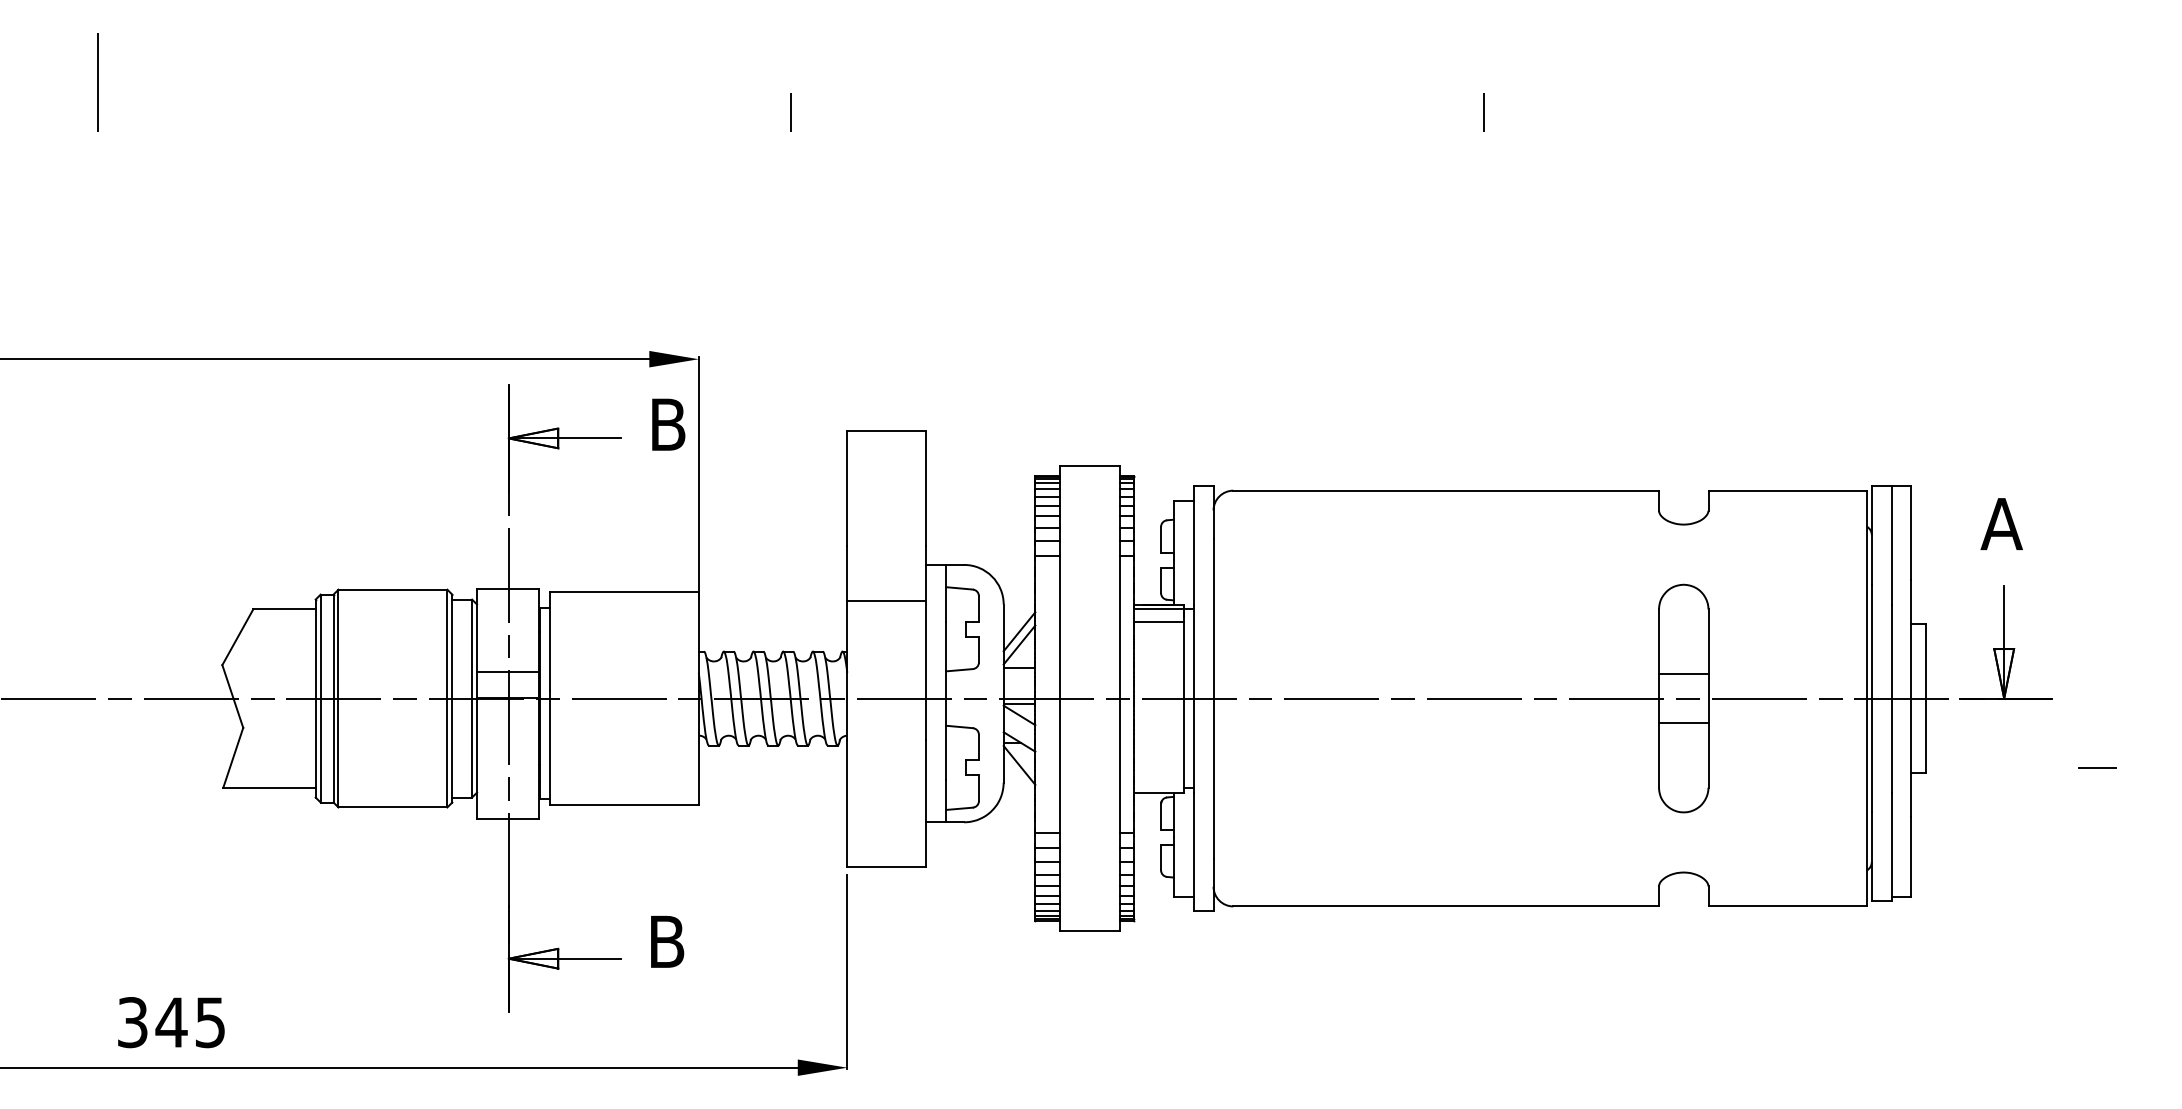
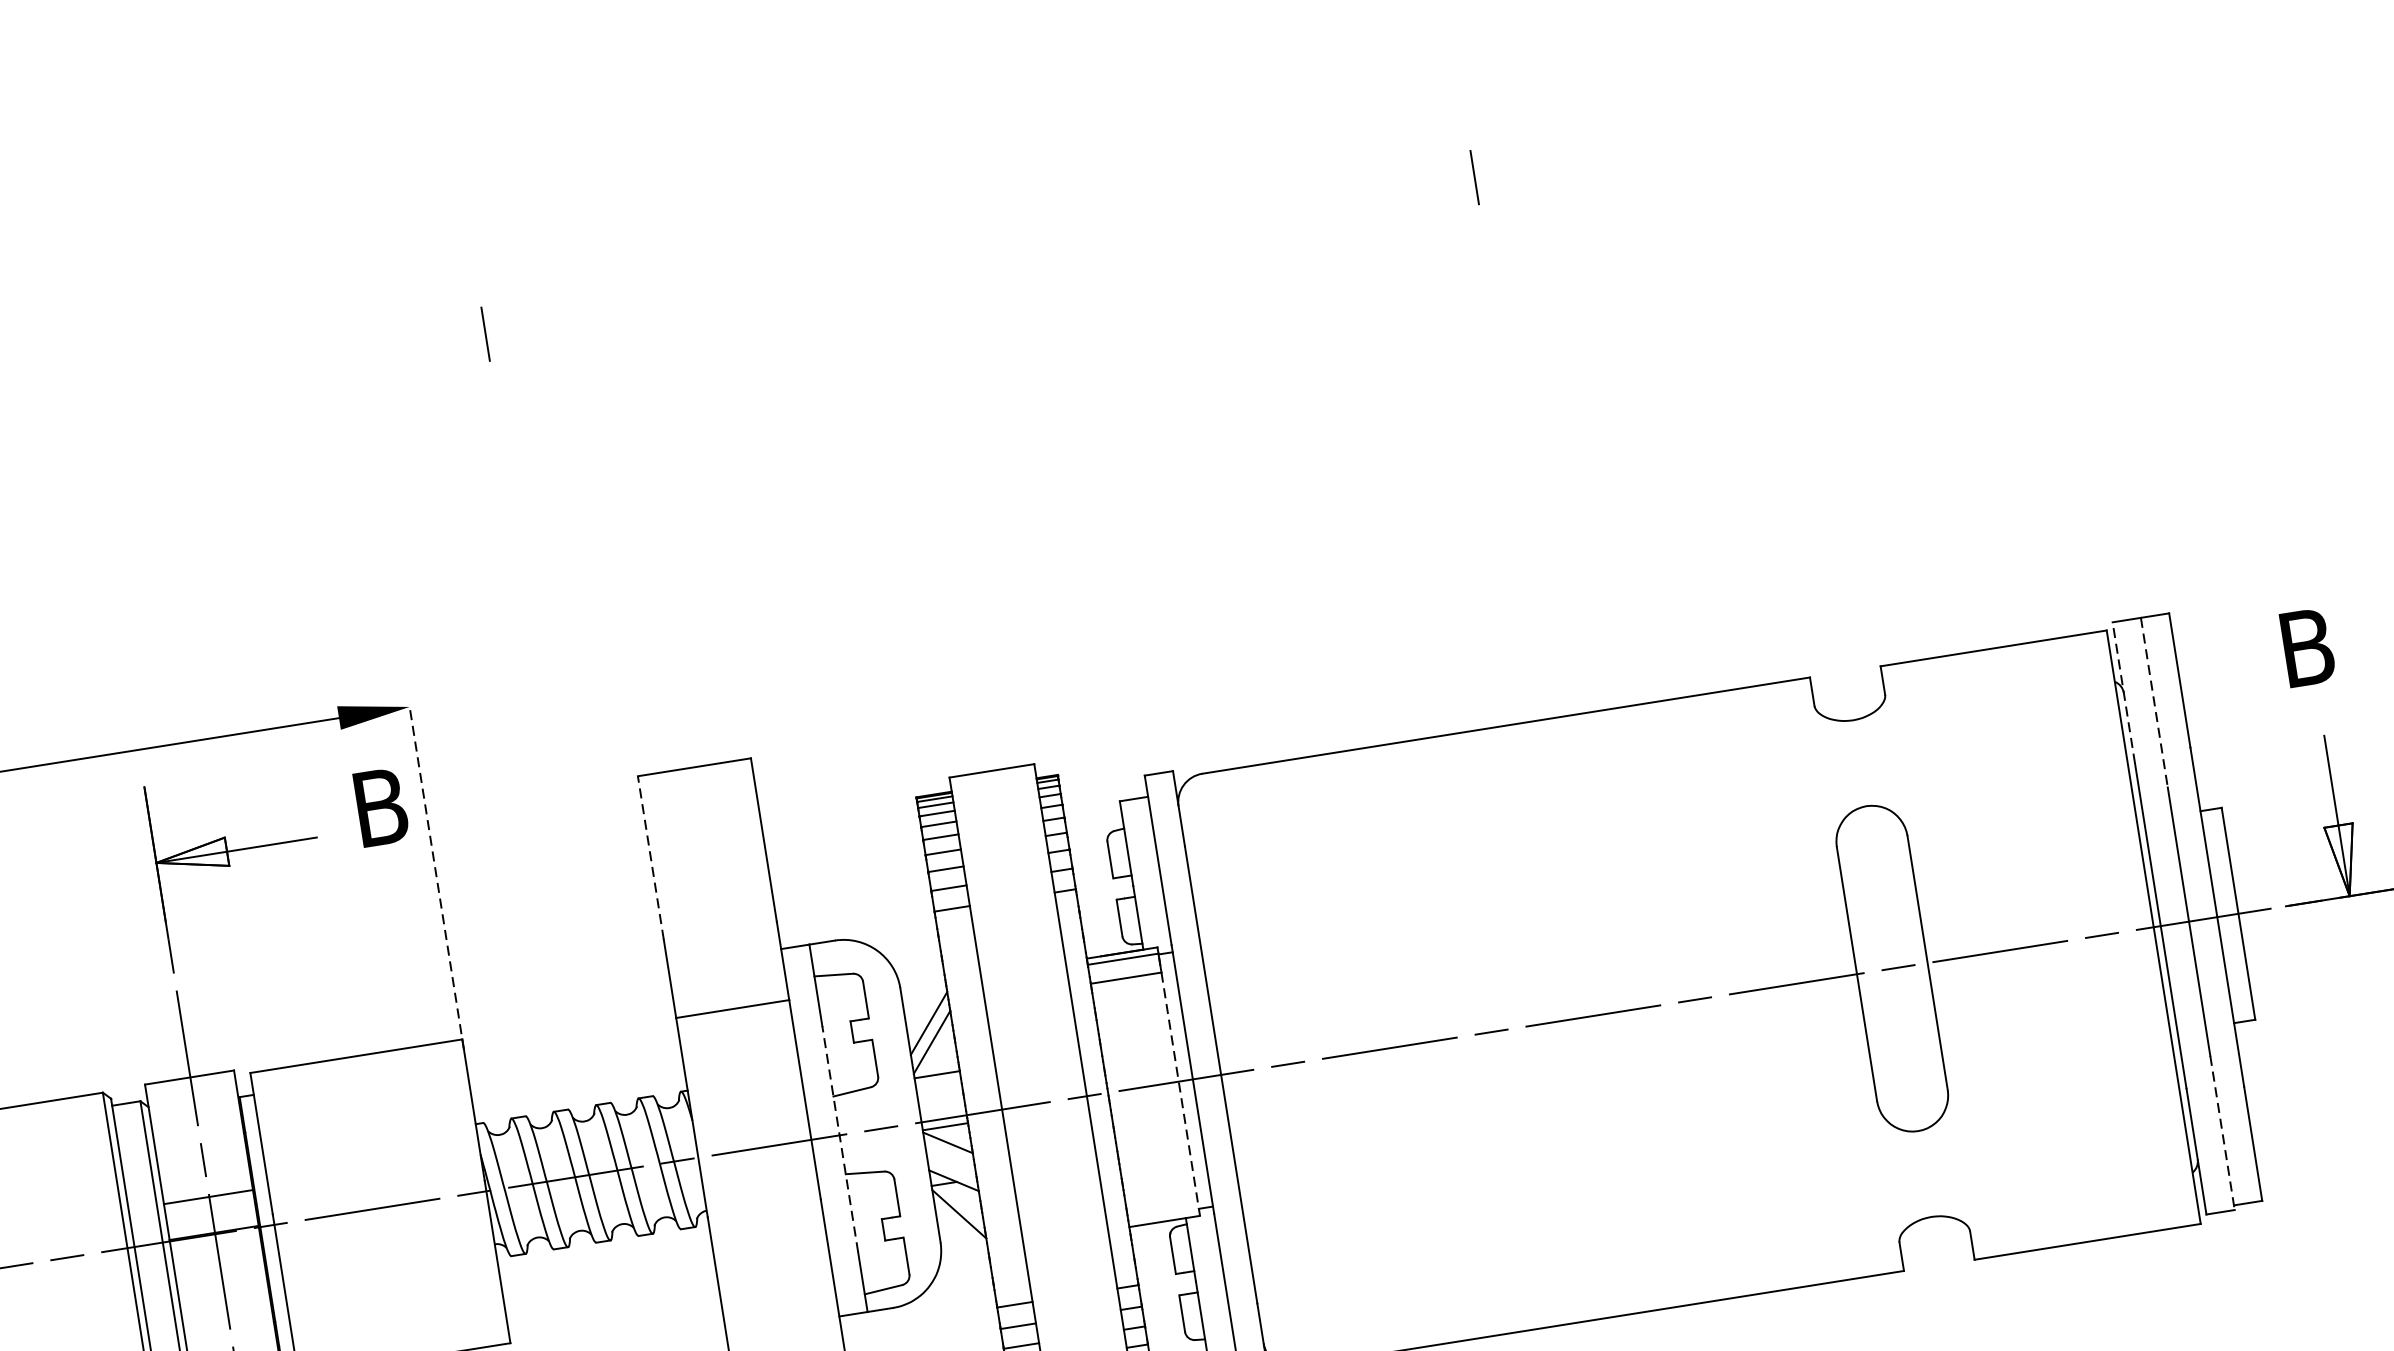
line: (698, 477) -> (435, 875), solid -> dashed
line: (847, 488) -> (651, 857), solid -> dashed
text: (2001, 524) -> (2306, 648), A -> B
line: (1871, 534) -> (2123, 691), solid -> dashed
line: (1891, 545) -> (2154, 703), solid -> dashed
line: (1683, 673) -> (1886, 932), removed
line: (946, 700) -> (840, 1138), solid -> dashed
line: (1183, 707) -> (1180, 1094), solid -> dashed
line: (1683, 723) -> (1897, 1004), removed
line: (1891, 846) -> (2222, 1132), solid -> dashed

